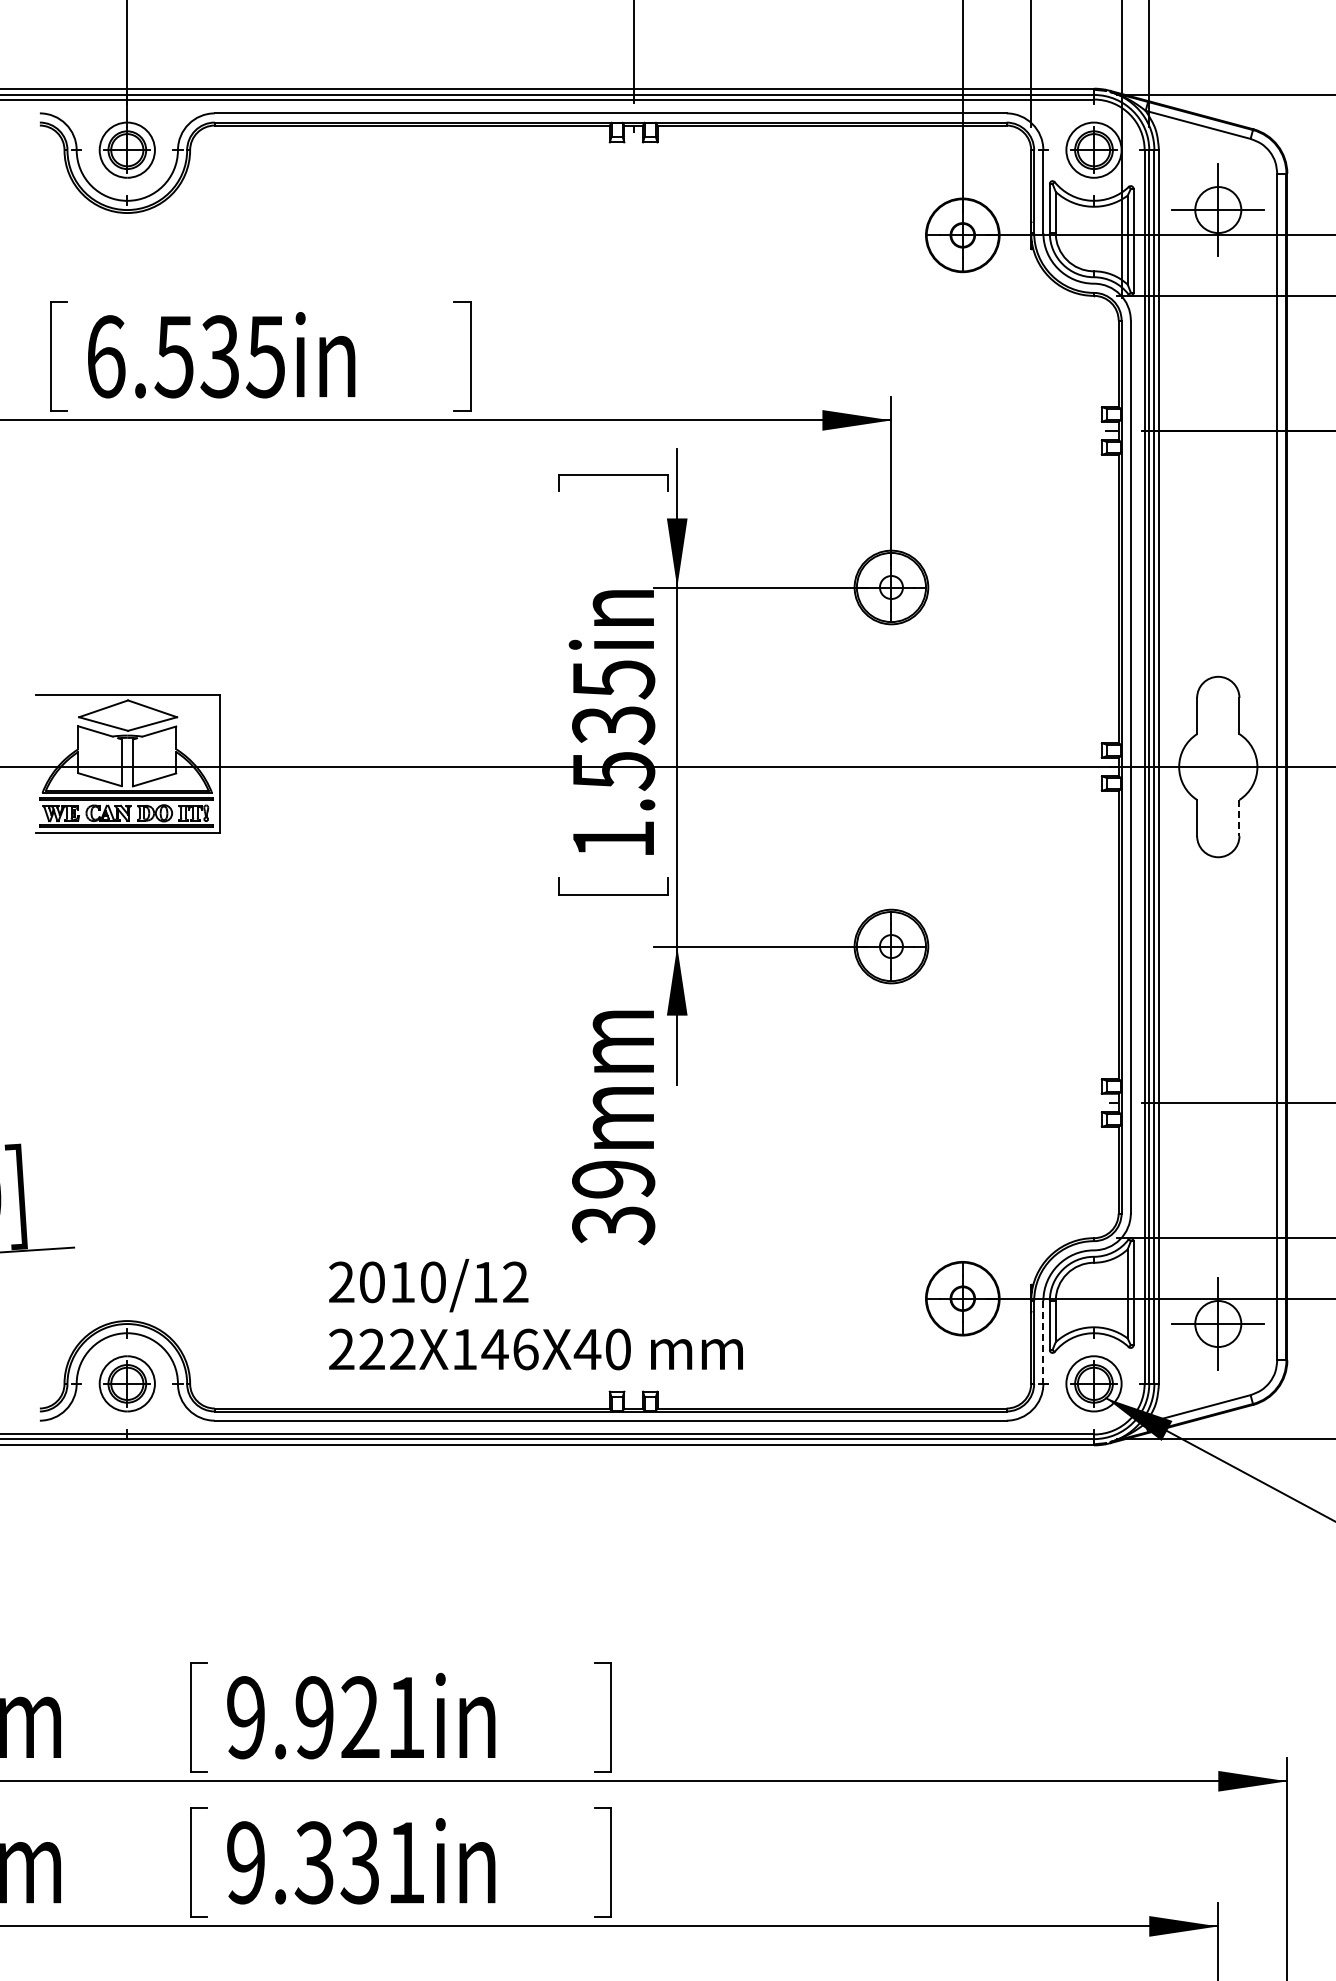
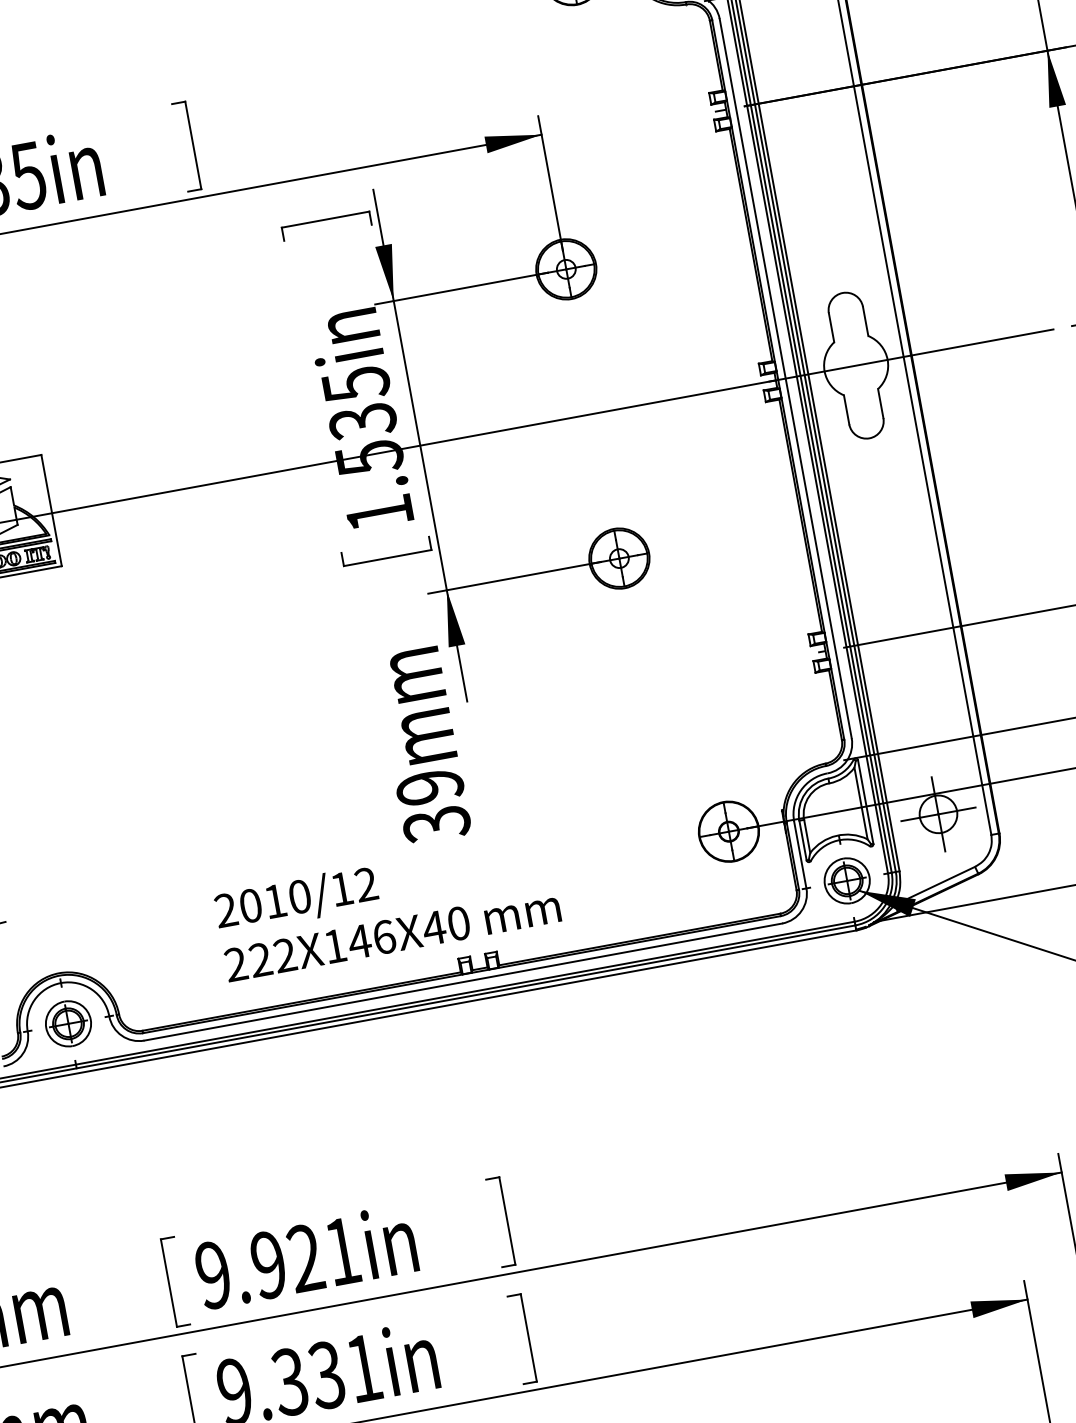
line: (1239, 818) -> (880, 403), dashed -> solid
line: (1043, 1342) -> (800, 855), dashed -> solid

